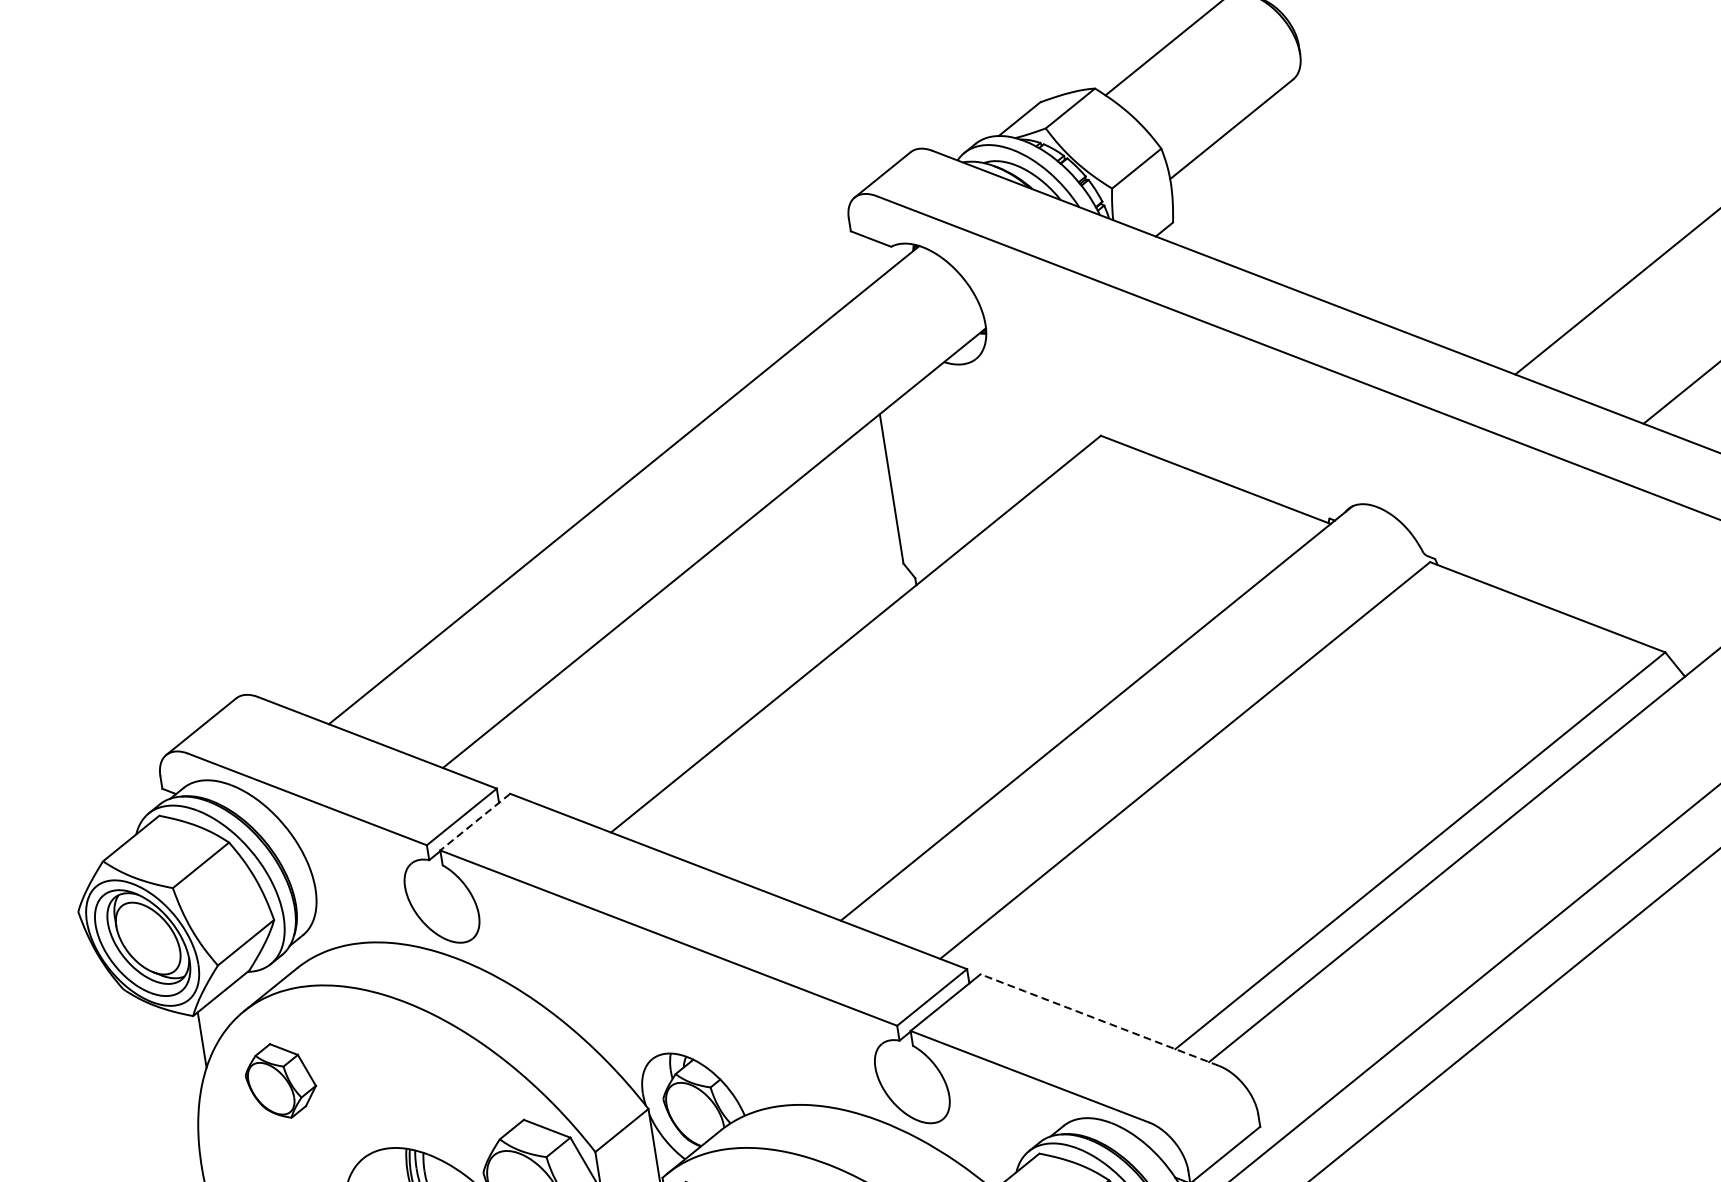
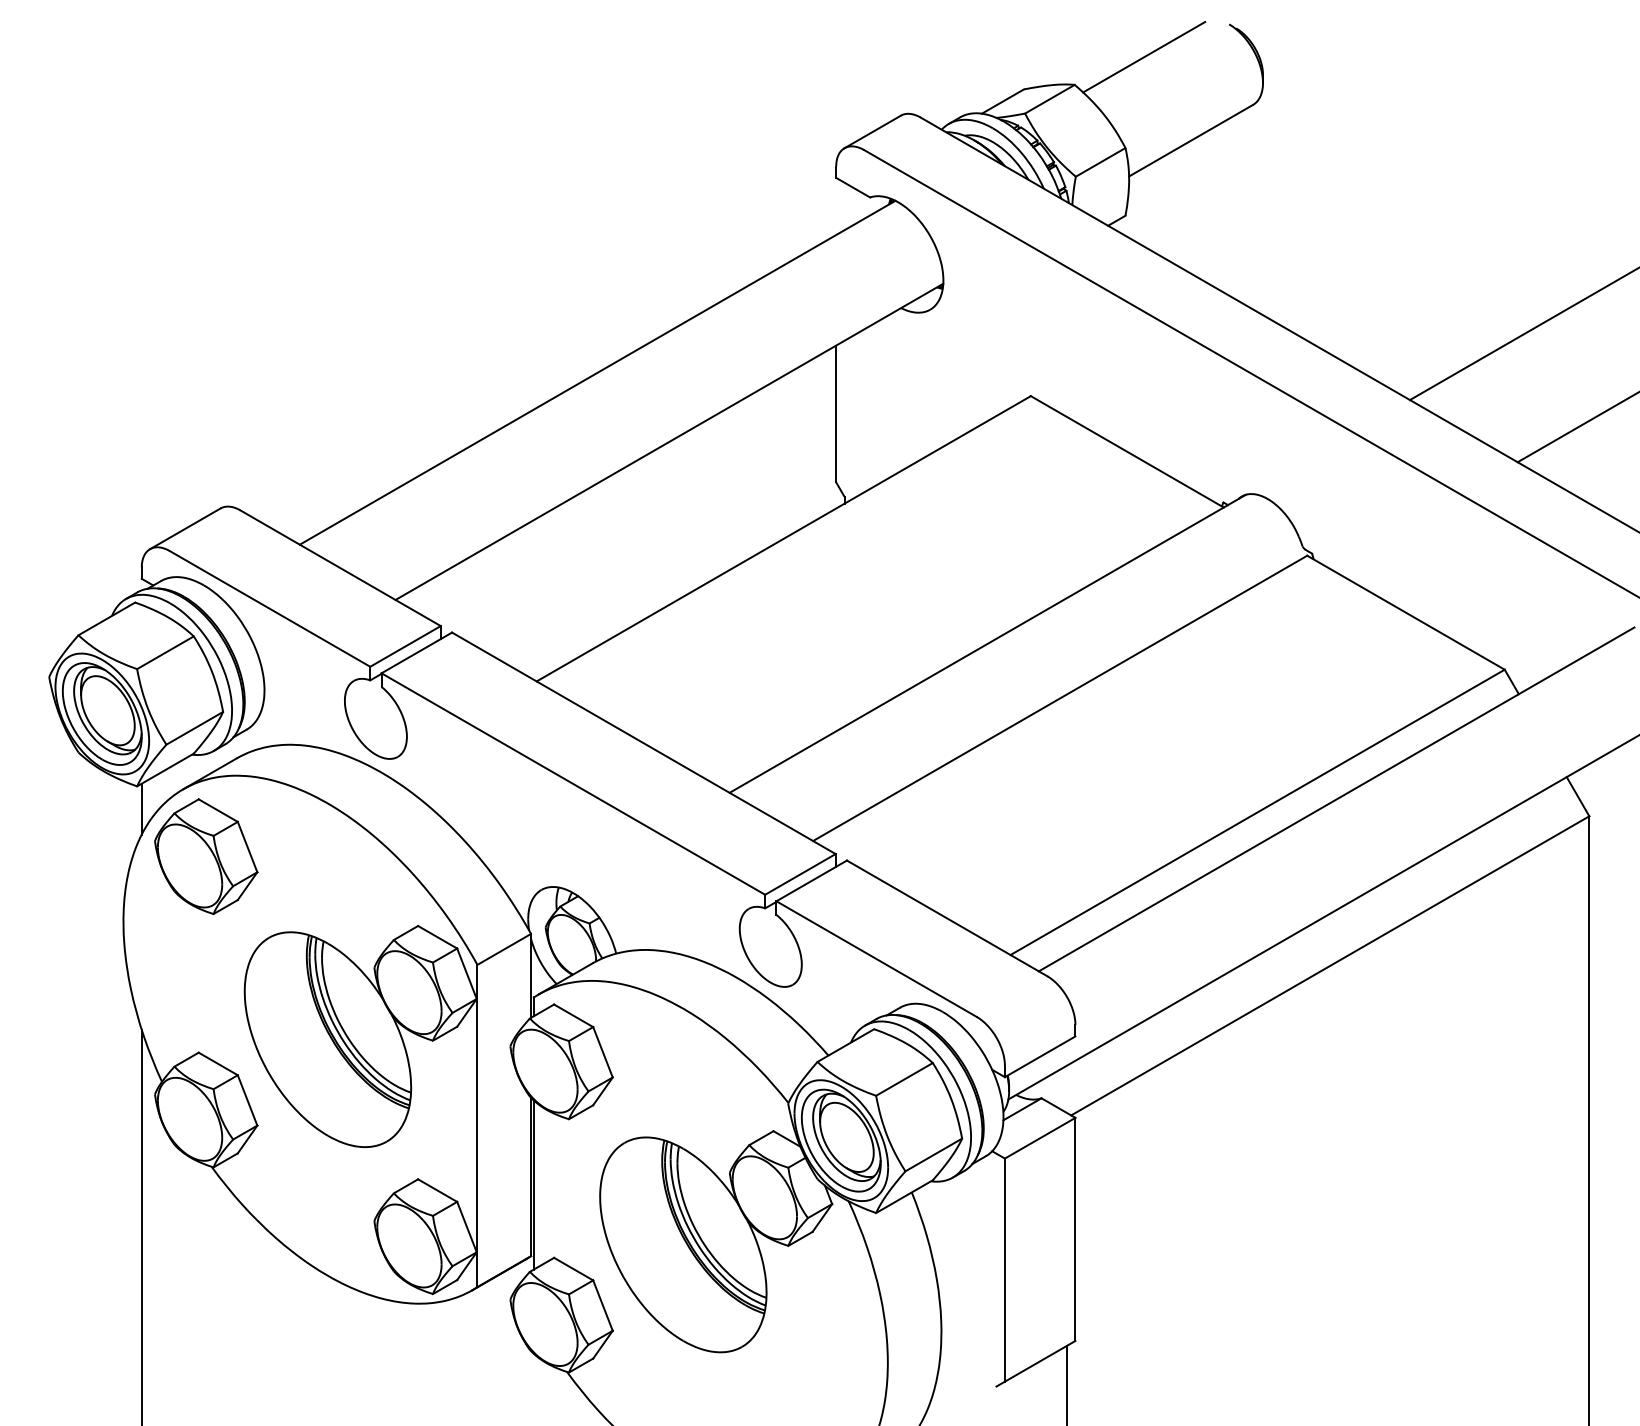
line: (474, 821) -> (416, 652), dashed -> solid
line: (1100, 1020) -> (947, 918), dashed -> solid
part: (280, 1080) -> (206, 856), size x1.67

